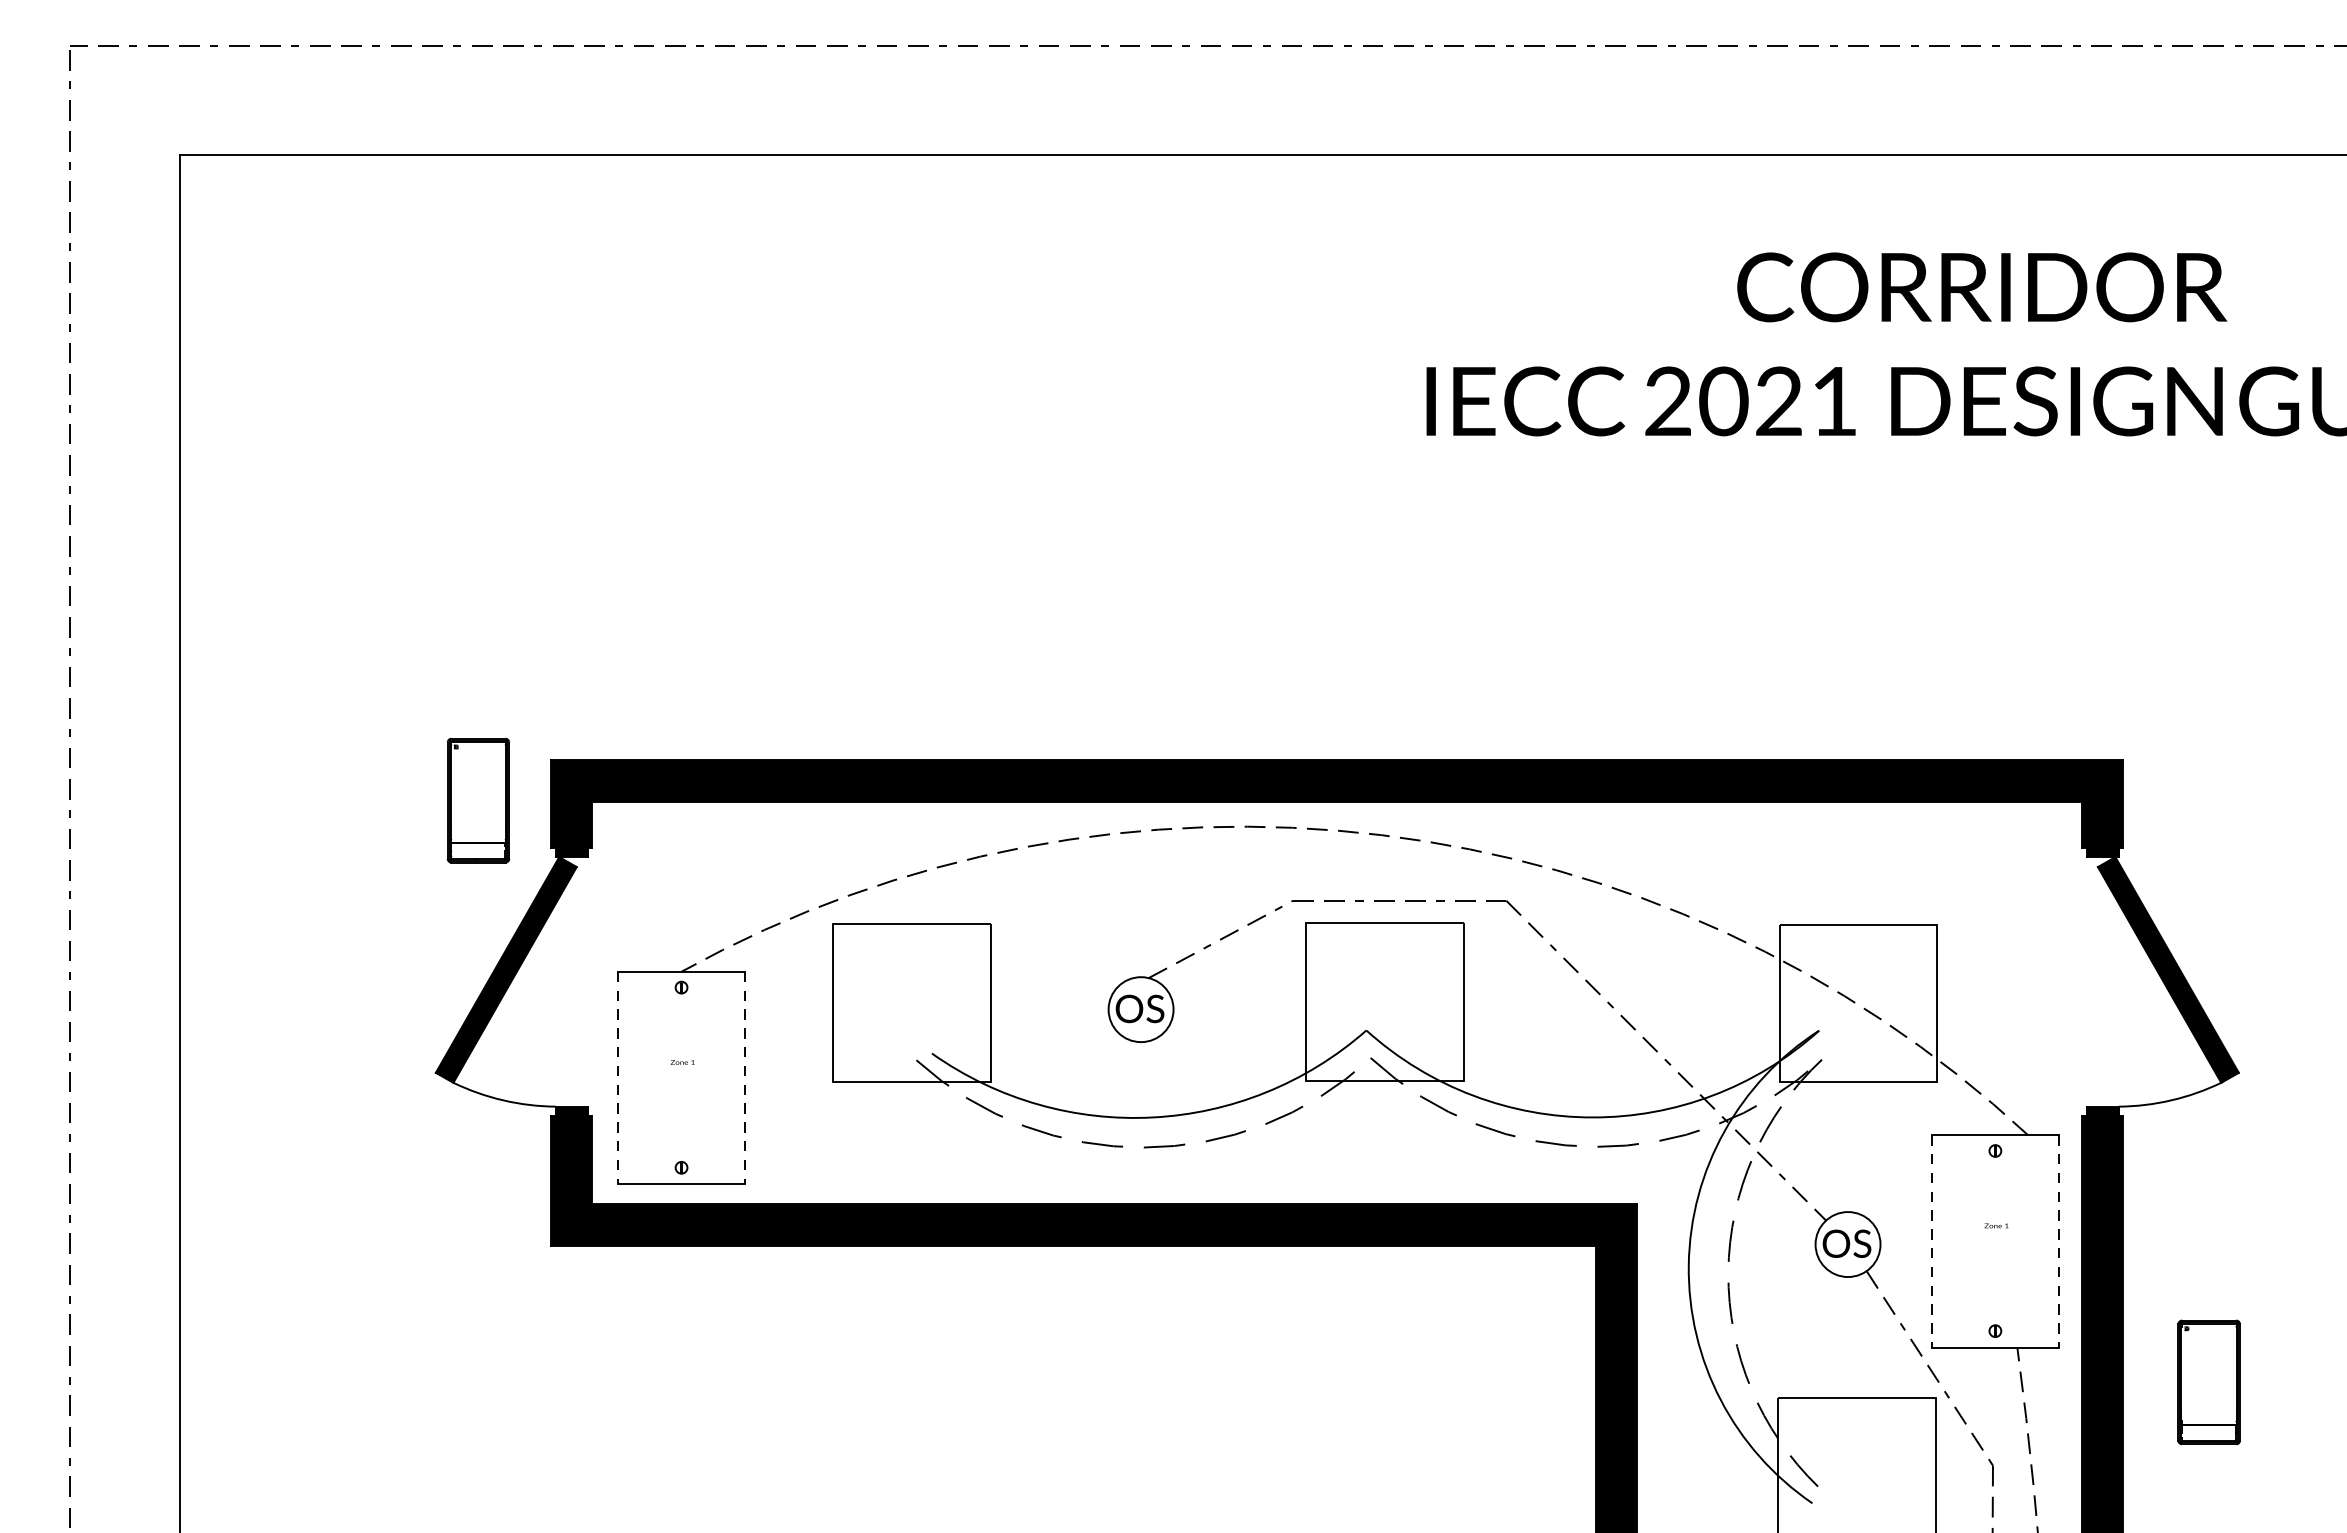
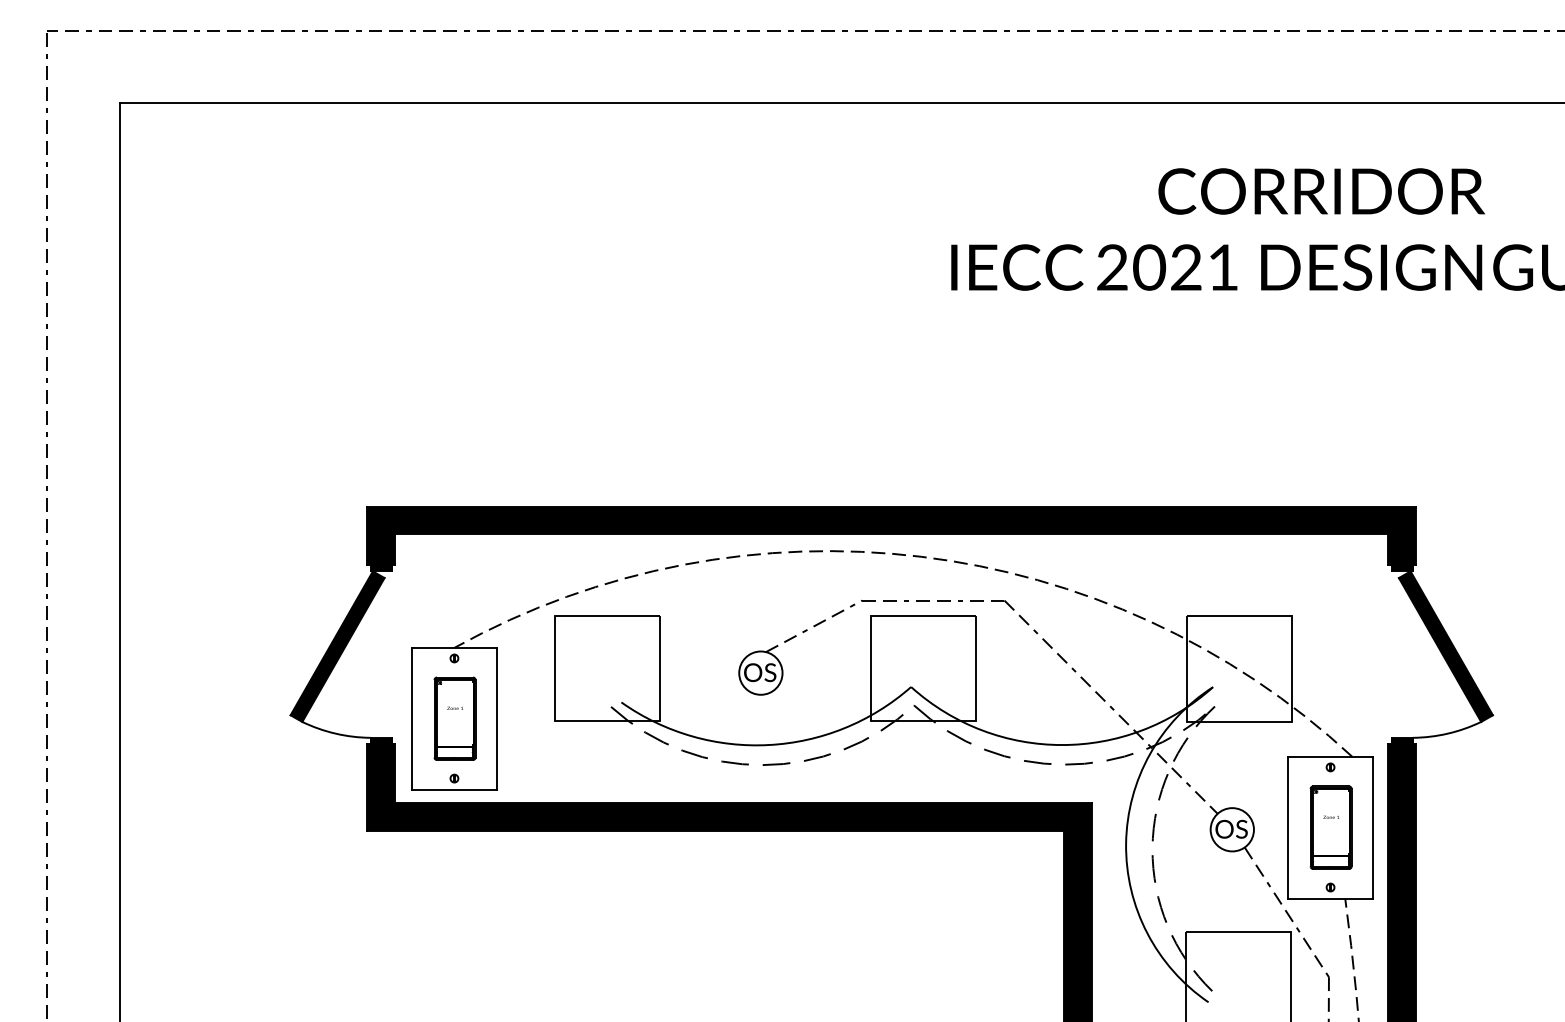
part: (477, 800) -> (454, 718), moved
line: (618, 1077) -> (412, 718), dashed -> solid
line: (744, 1077) -> (496, 718), dashed -> solid
line: (1932, 1241) -> (1288, 827), dashed -> solid
line: (2058, 1241) -> (1372, 827), dashed -> solid
part: (2208, 1382) -> (1330, 827), moved

